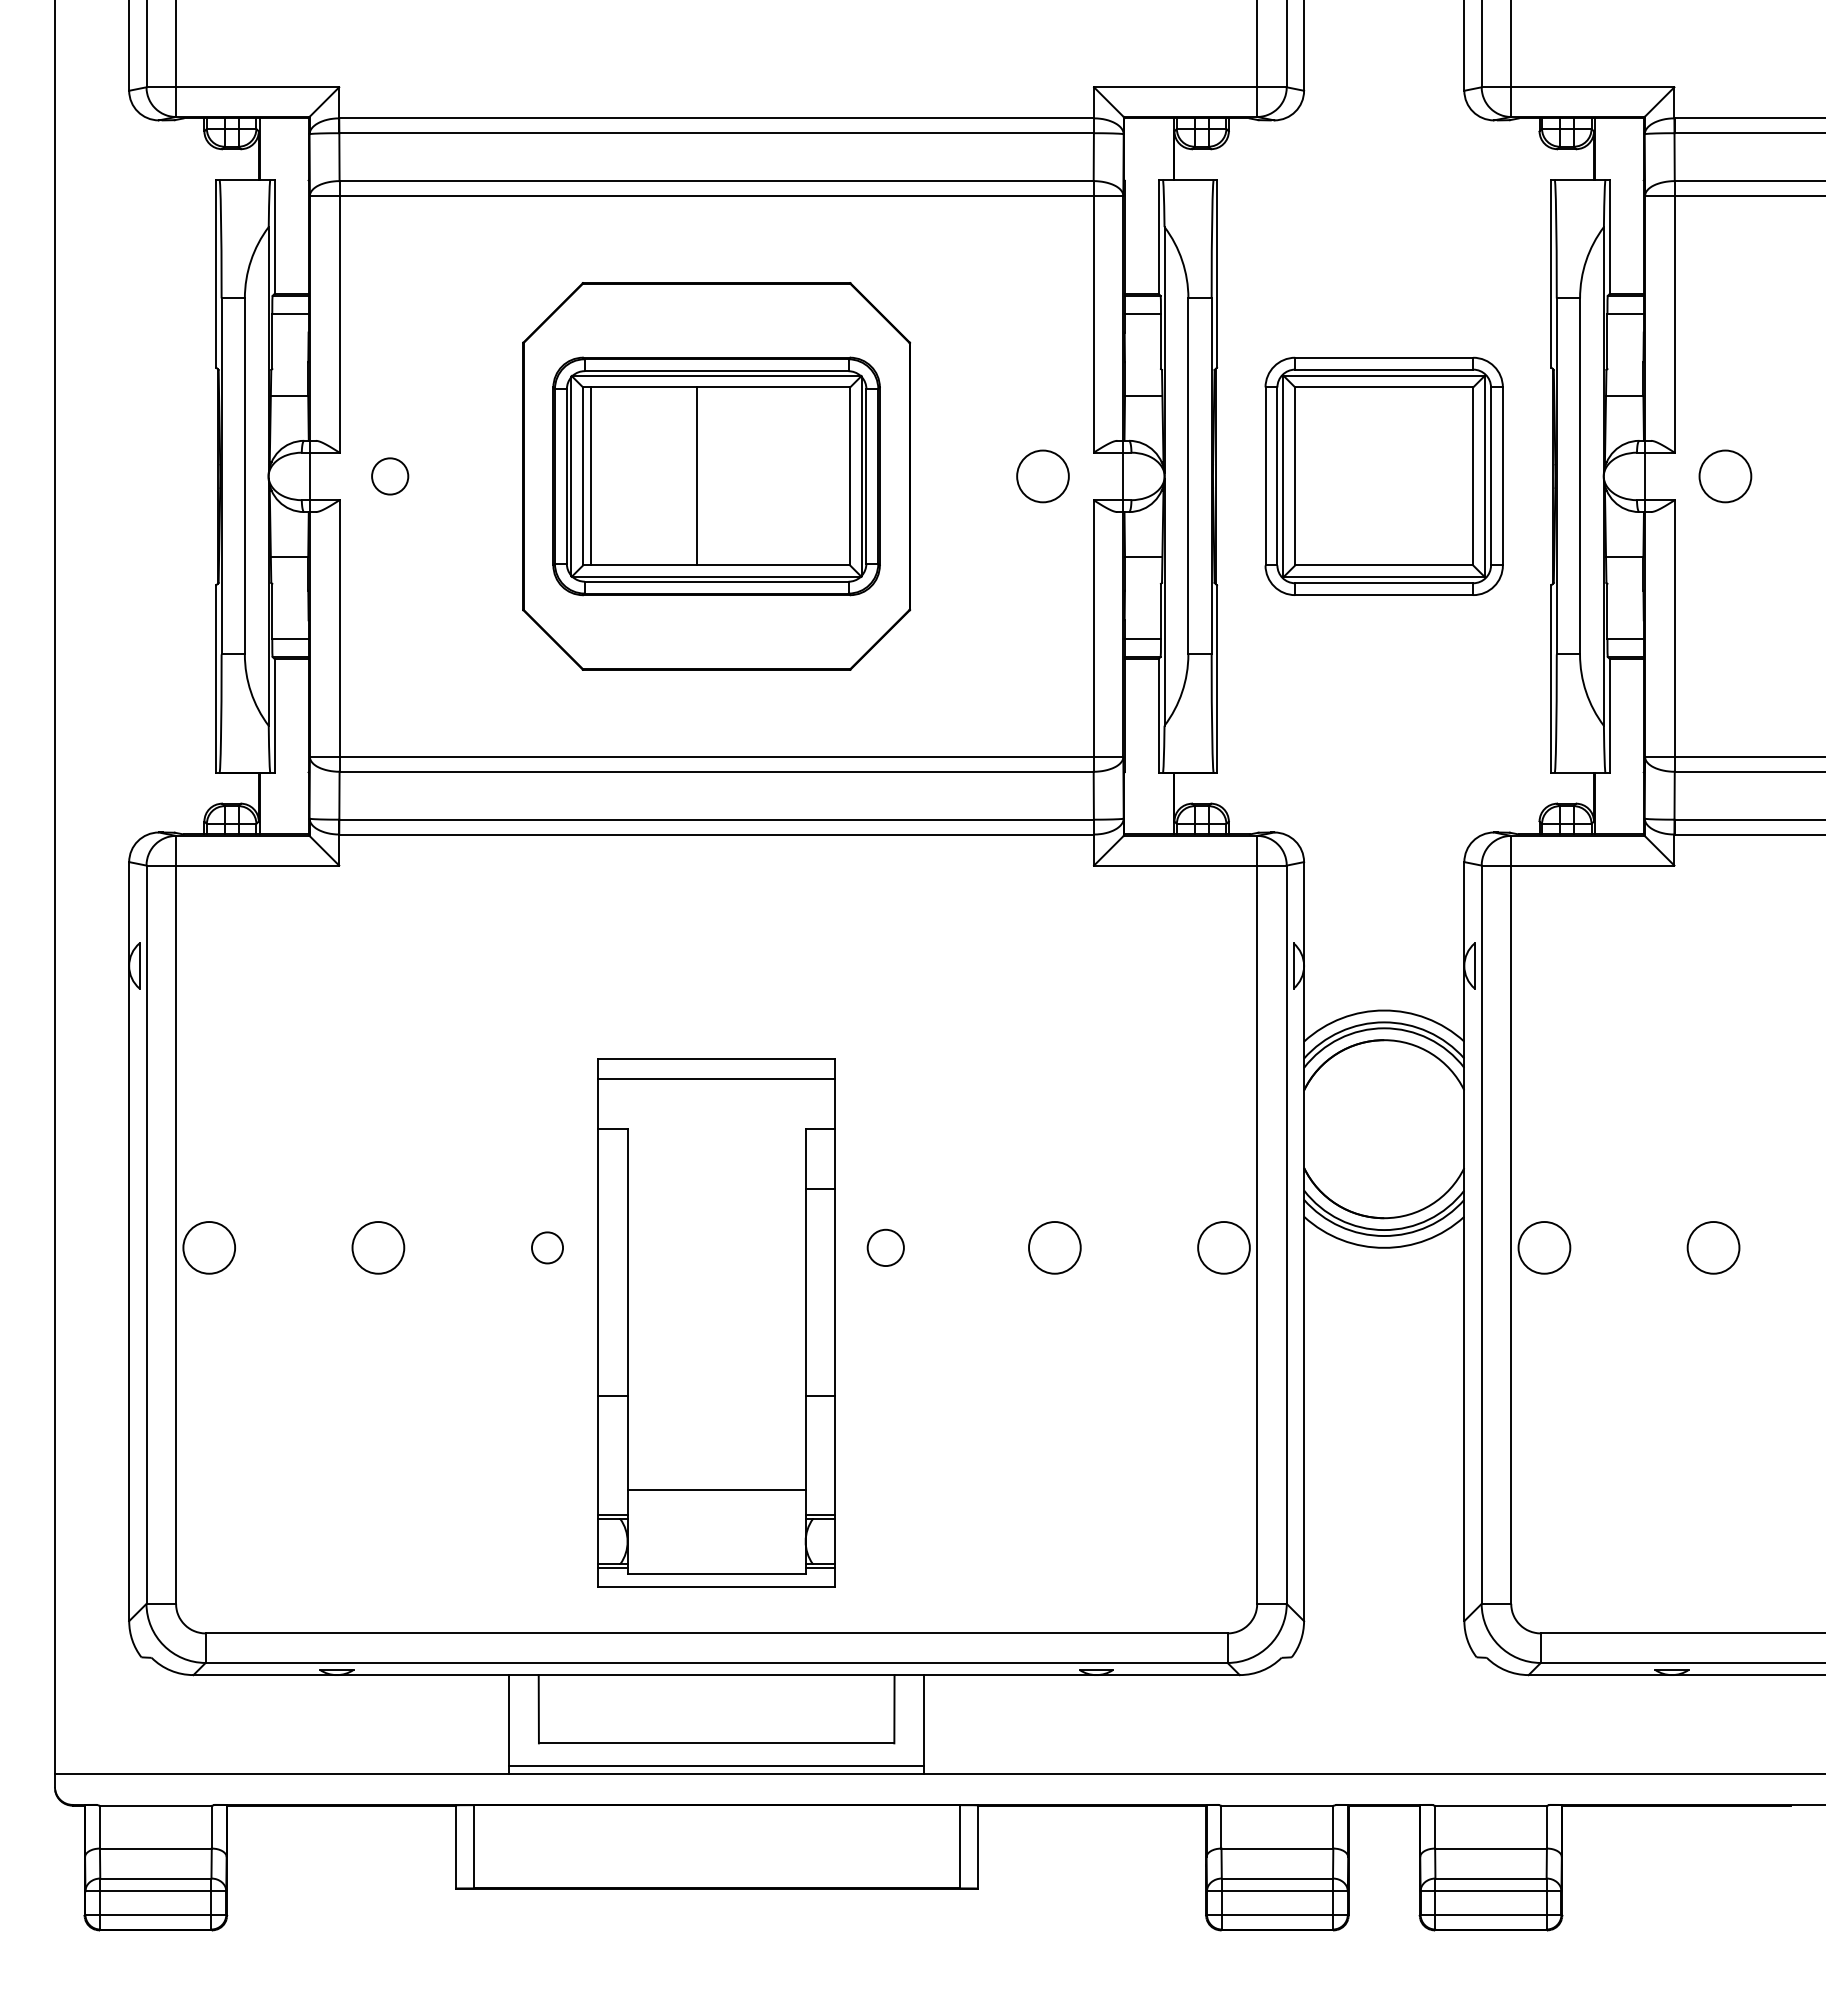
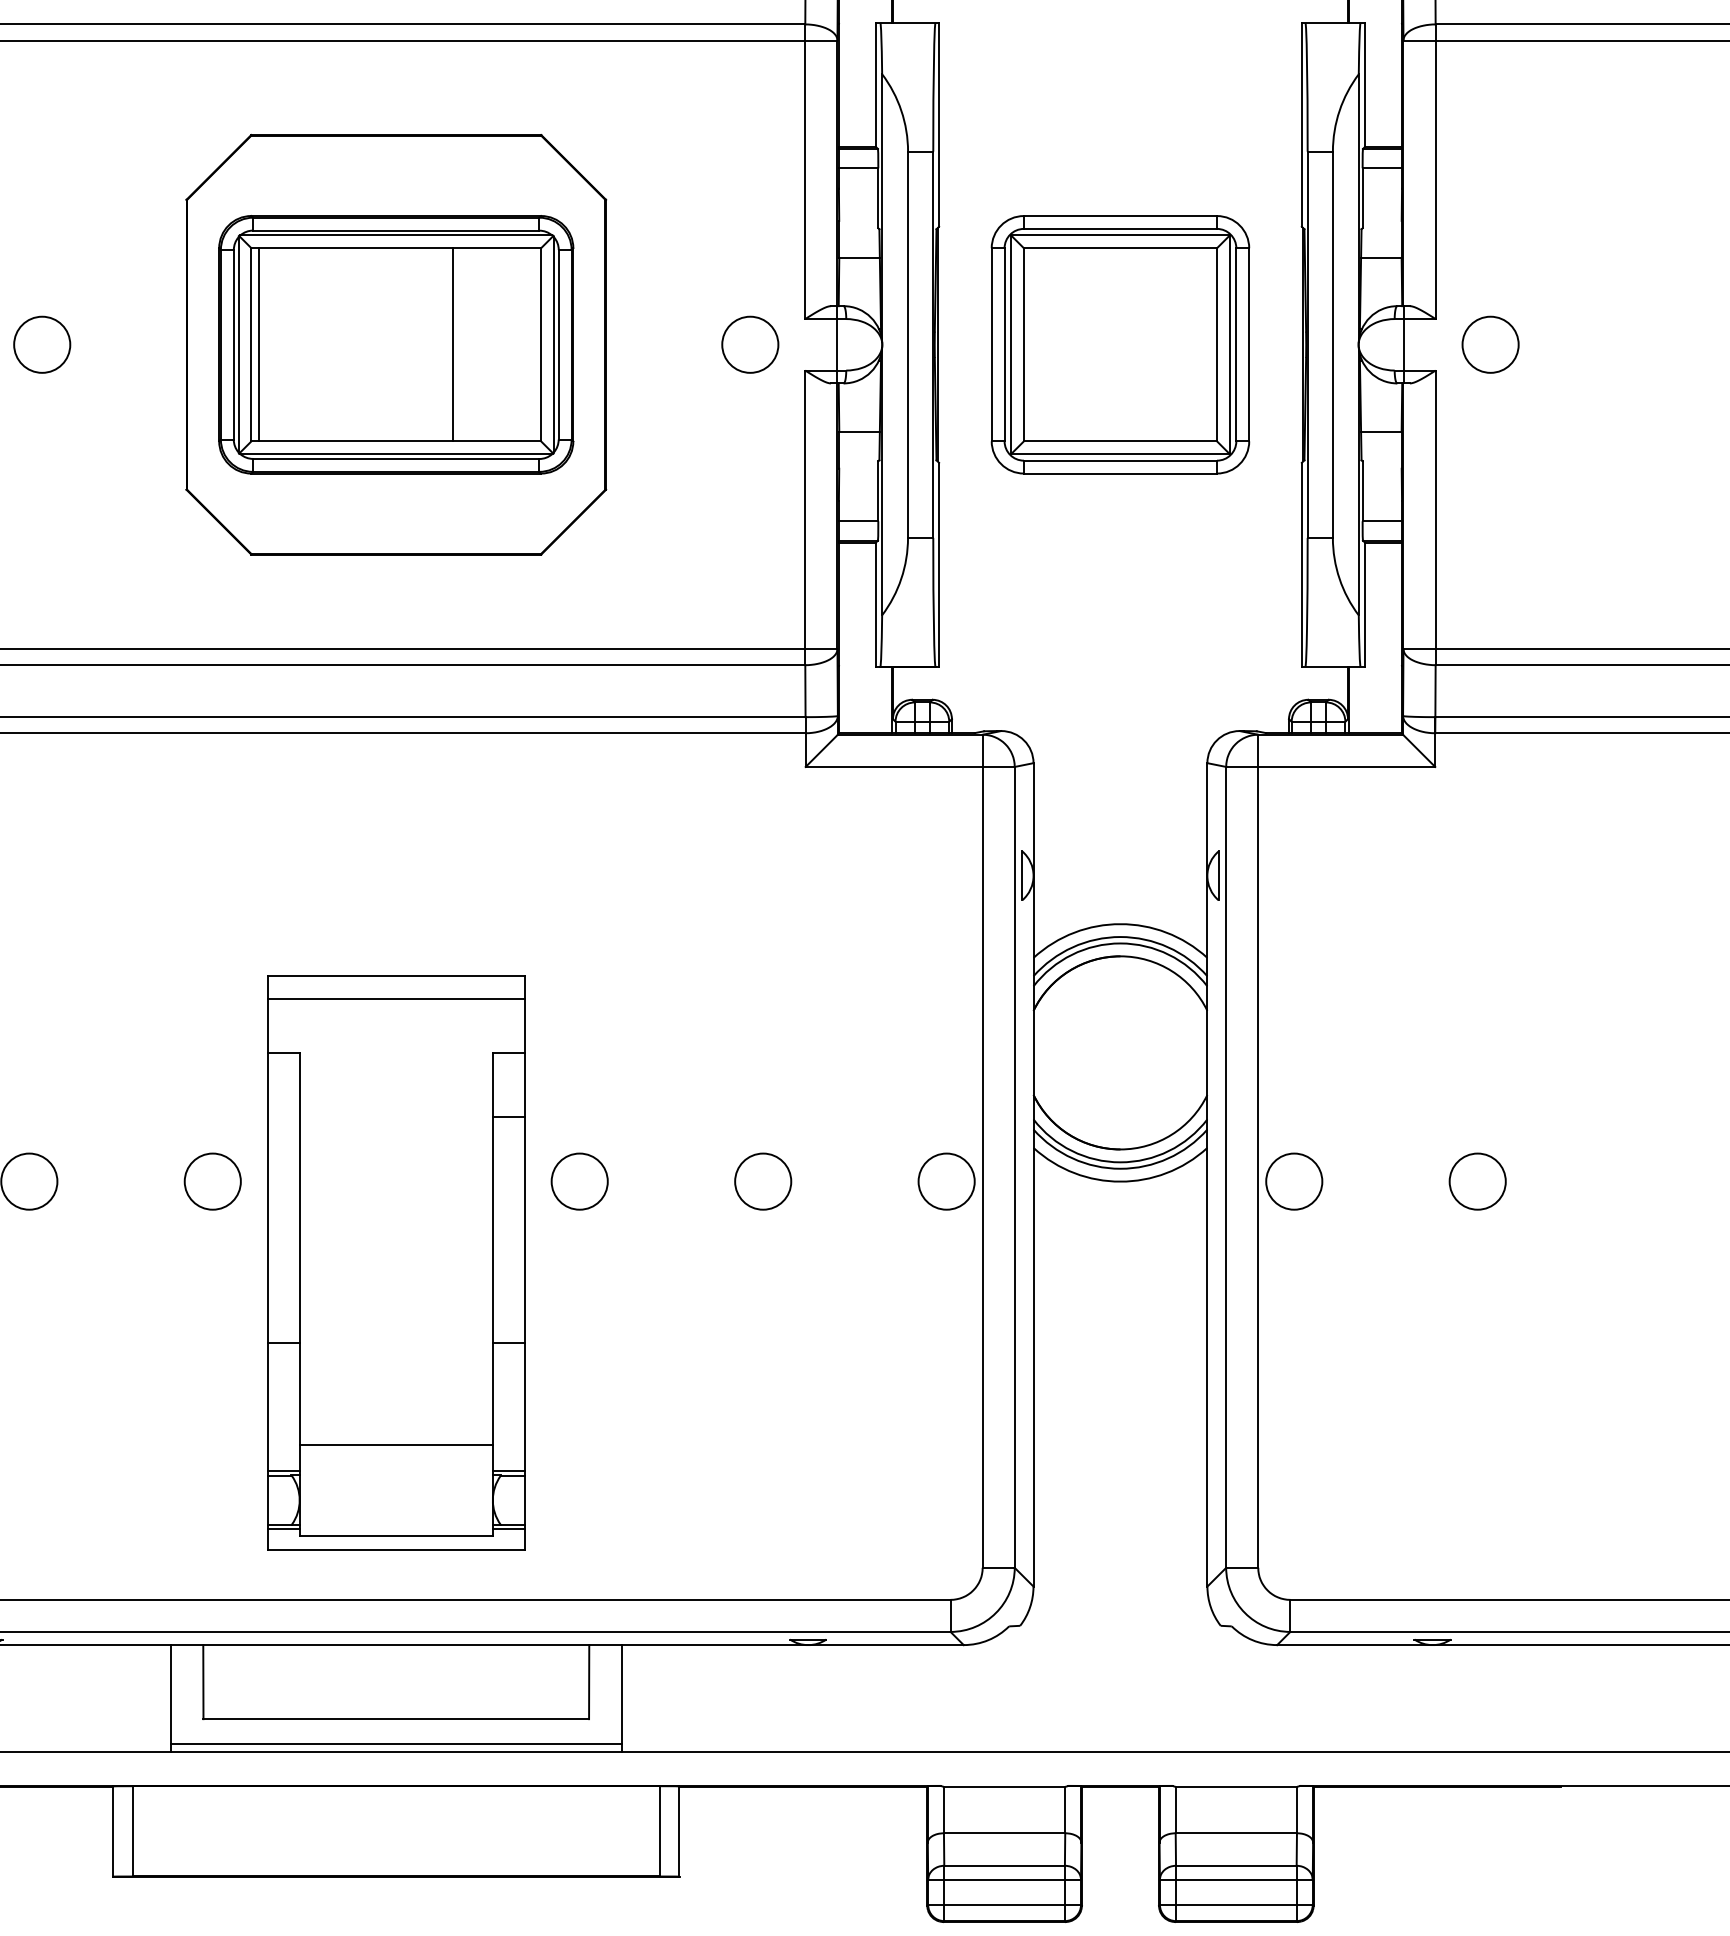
circle: (389, 476) -> (41, 344), size x1.43
line: (696, 476) -> (452, 344), moved
circle: (547, 1247) -> (212, 1181), size x1.67
circle: (885, 1247) -> (579, 1181), size x1.43

